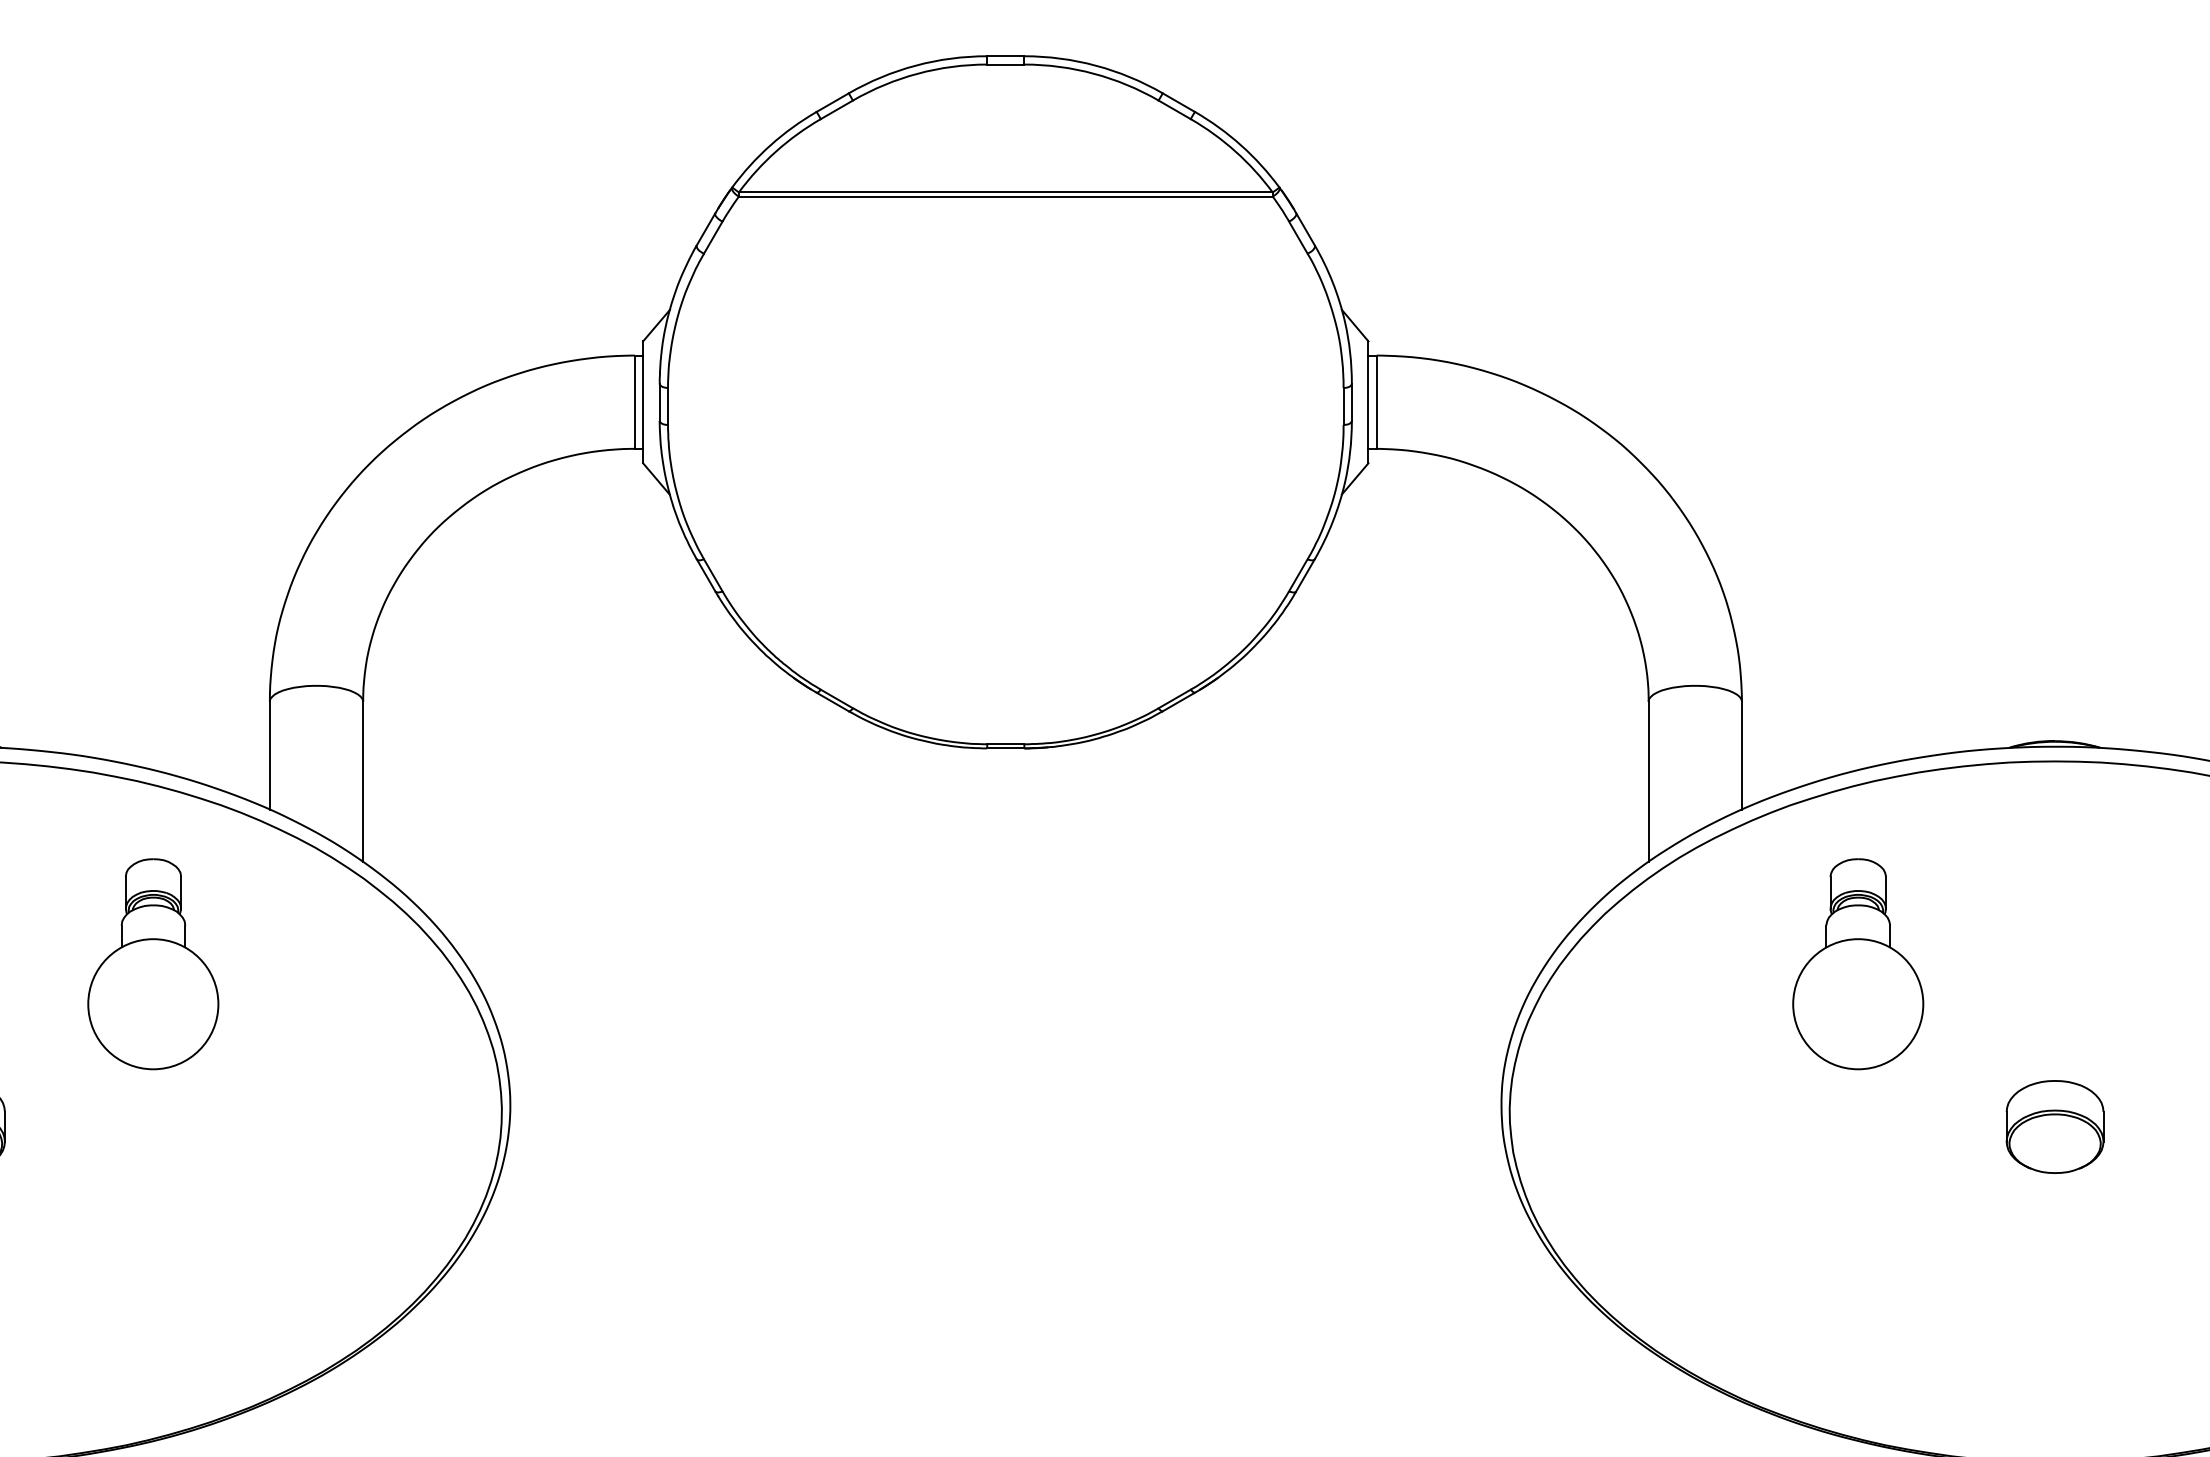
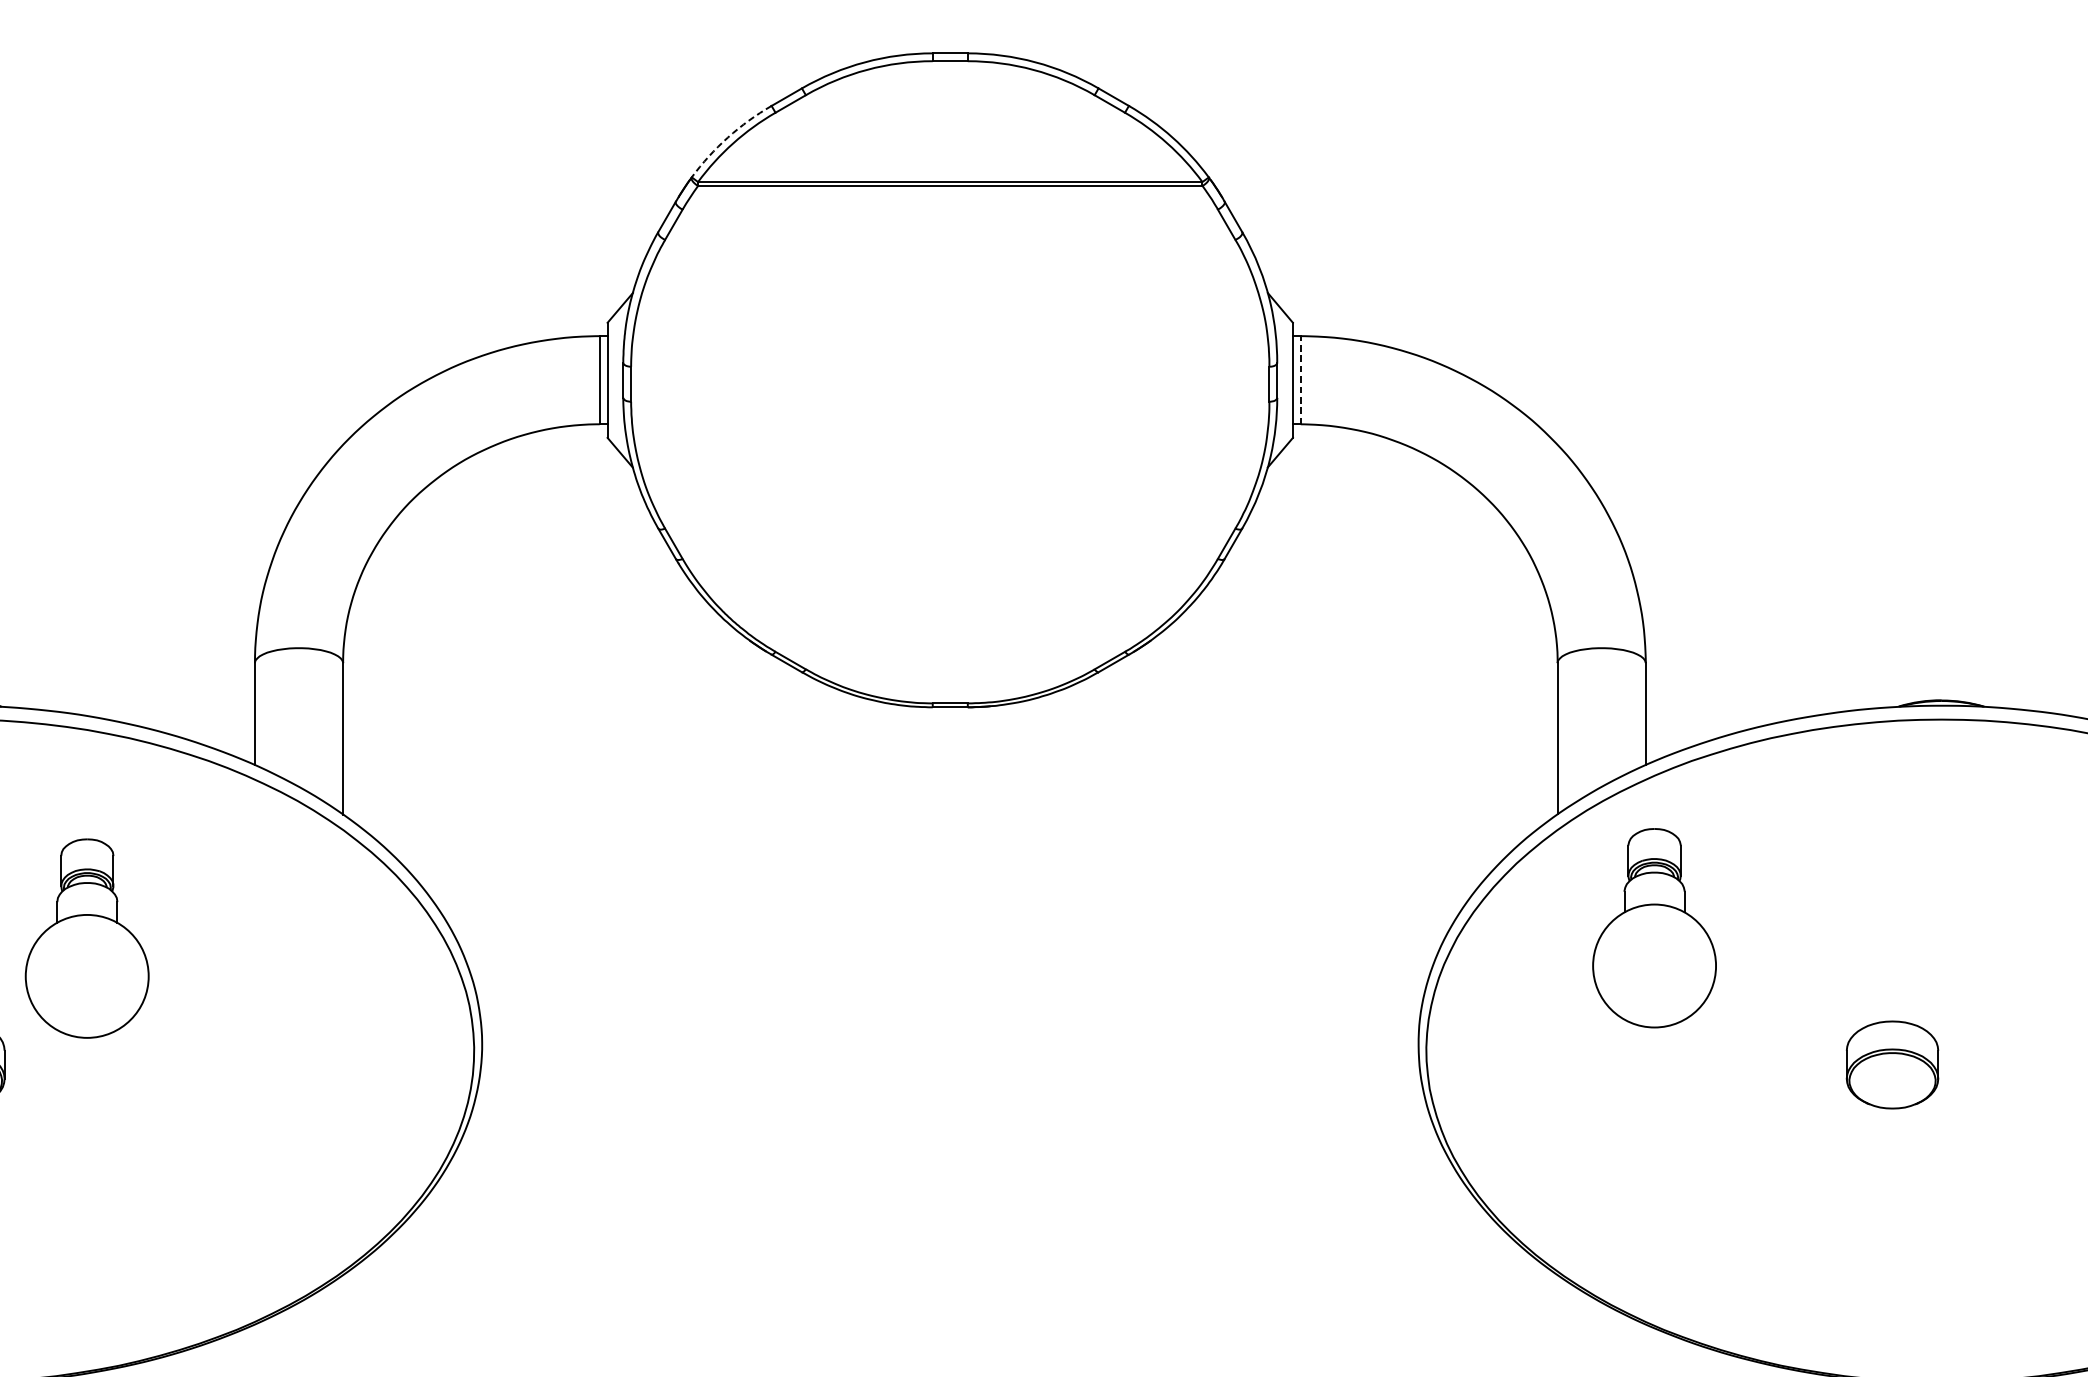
arc: (770, 145) -> (727, 137), solid -> dashed
line: (1376, 402) -> (1300, 380), solid -> dashed
part: (153, 964) -> (87, 938), moved
part: (1858, 964) -> (1654, 928), moved
part: (2054, 1126) -> (1891, 1064), moved

